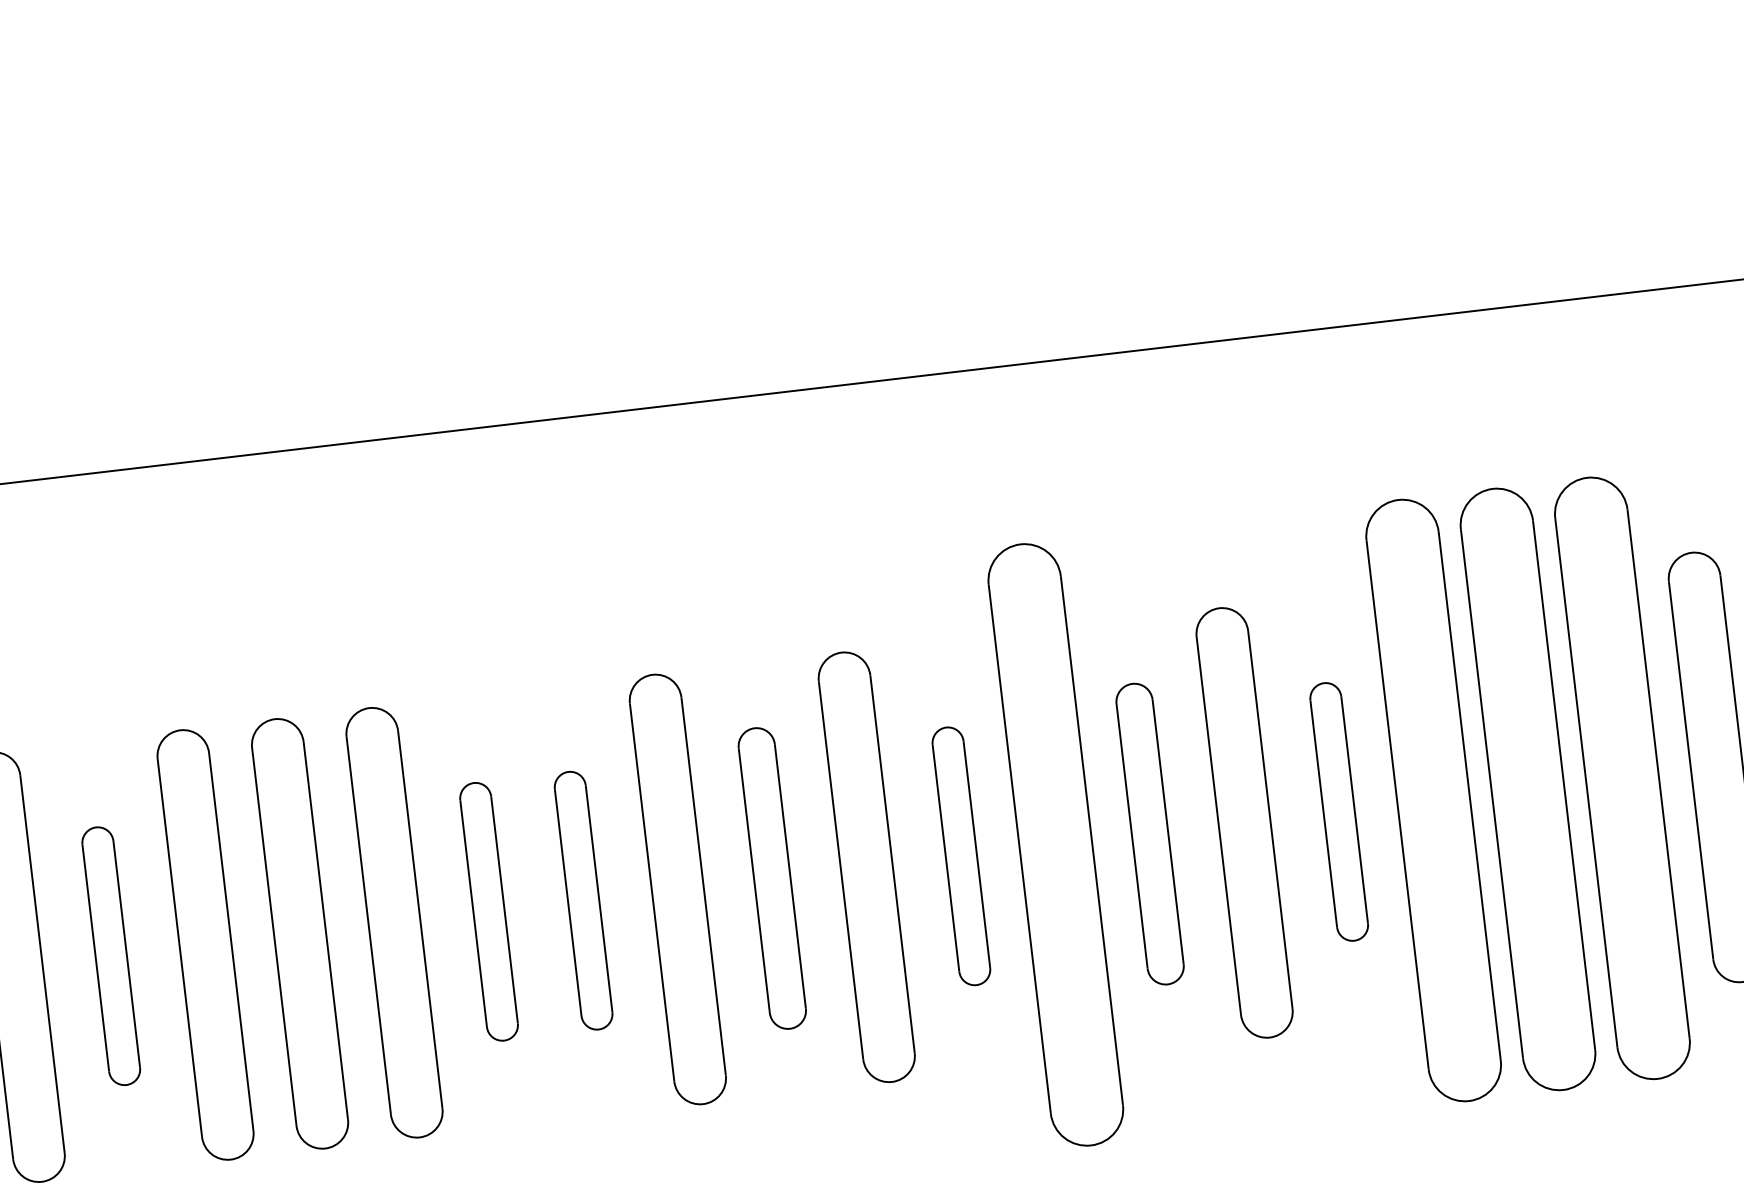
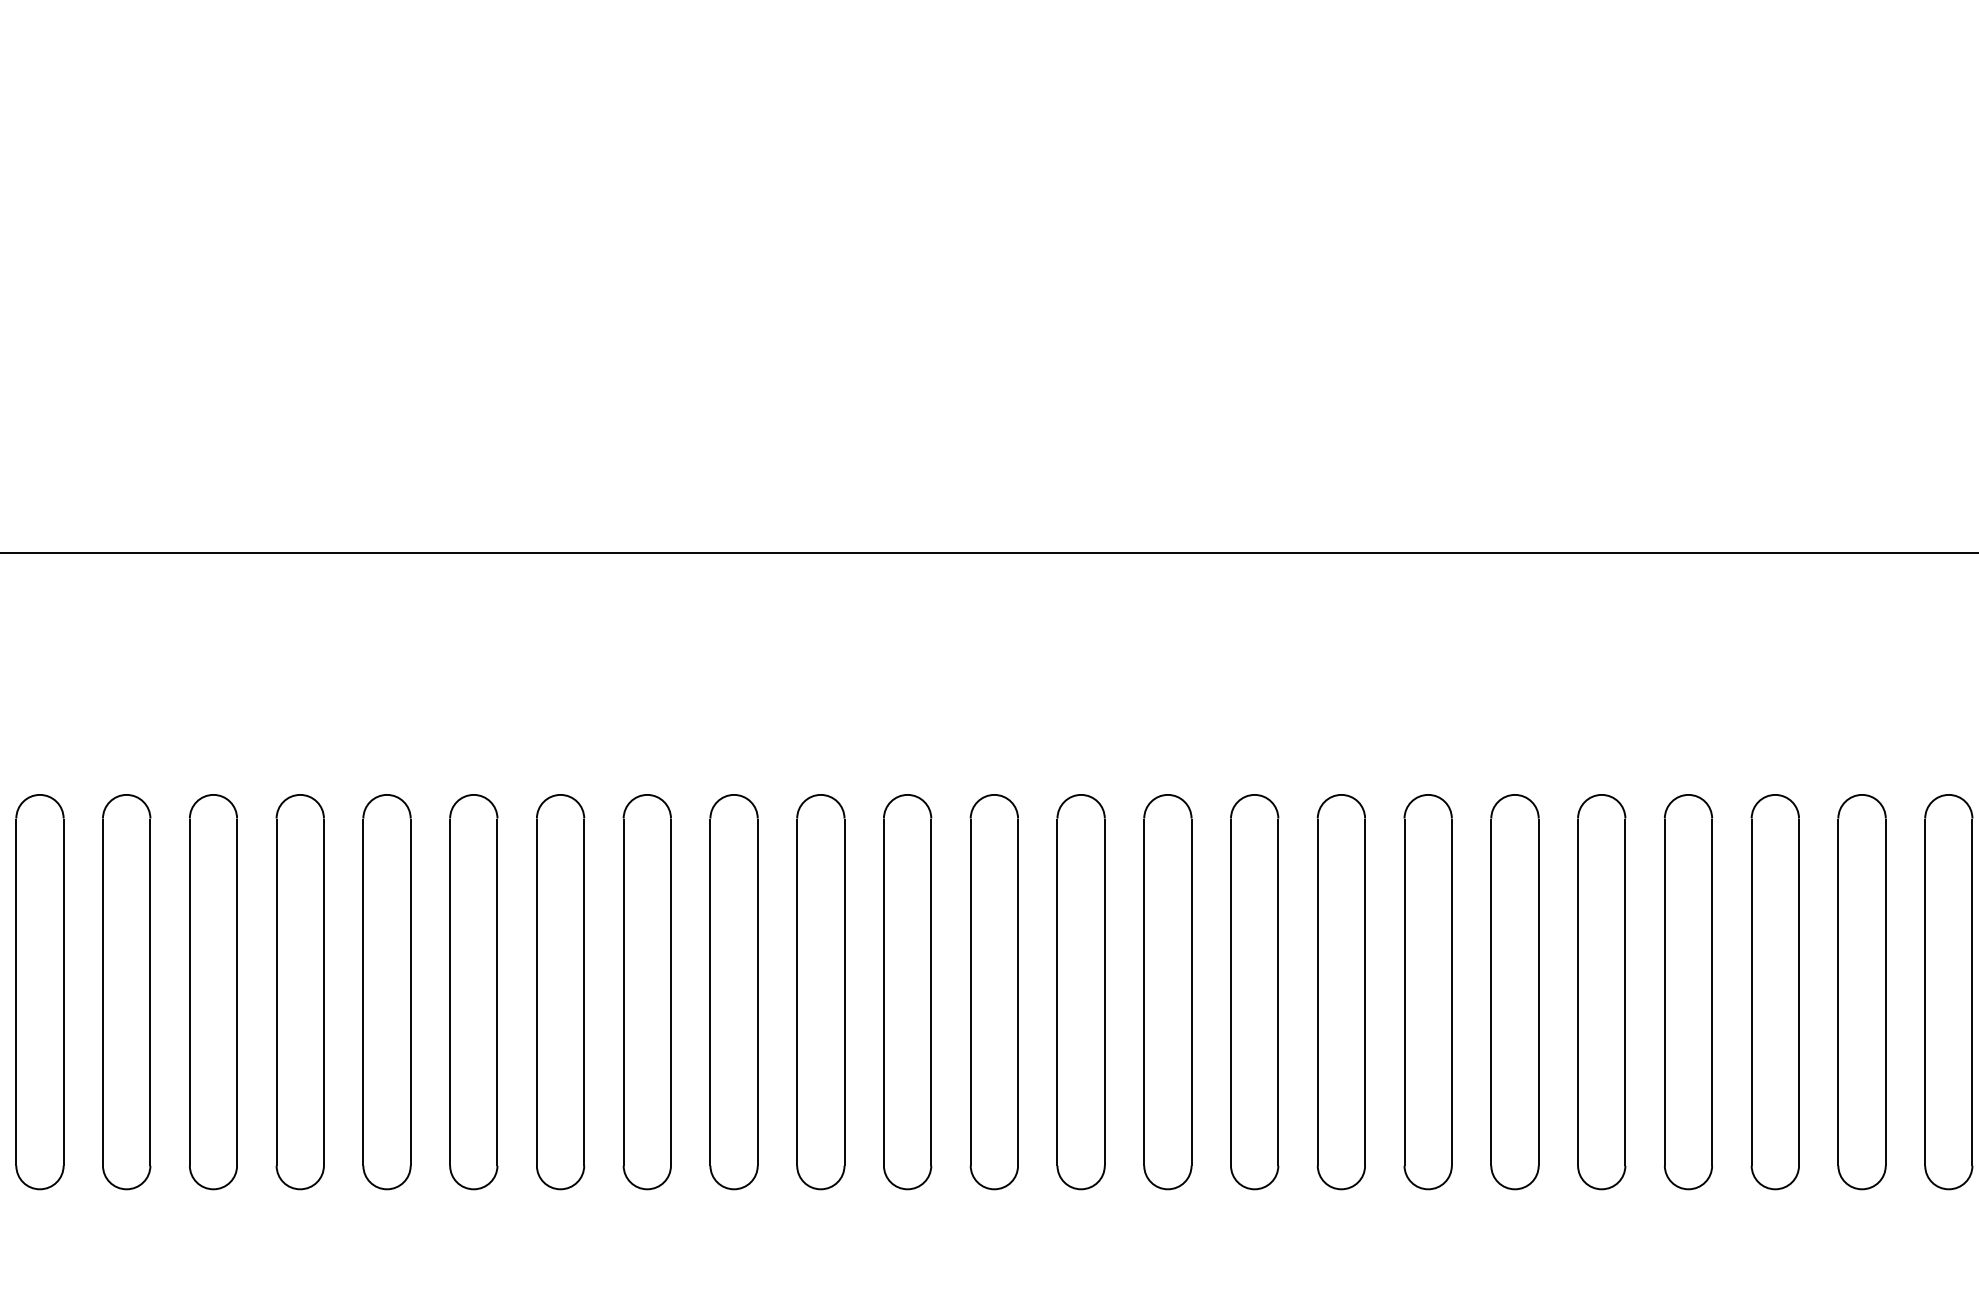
part: (1621, 779) -> (1514, 992), size x0.71
part: (1527, 790) -> (1427, 992), size x0.71
part: (1432, 801) -> (1340, 992), size x0.71
part: (1338, 812) -> (1254, 992), size x1.67
part: (1149, 834) -> (1080, 992), size x1.43
part: (1054, 845) -> (993, 992), size x0.71
part: (961, 856) -> (907, 992), size x1.67
part: (771, 878) -> (733, 992), size x1.43
part: (583, 901) -> (560, 992), size x1.67
part: (488, 912) -> (473, 992), size x1.67
part: (110, 956) -> (126, 992), size x1.67

